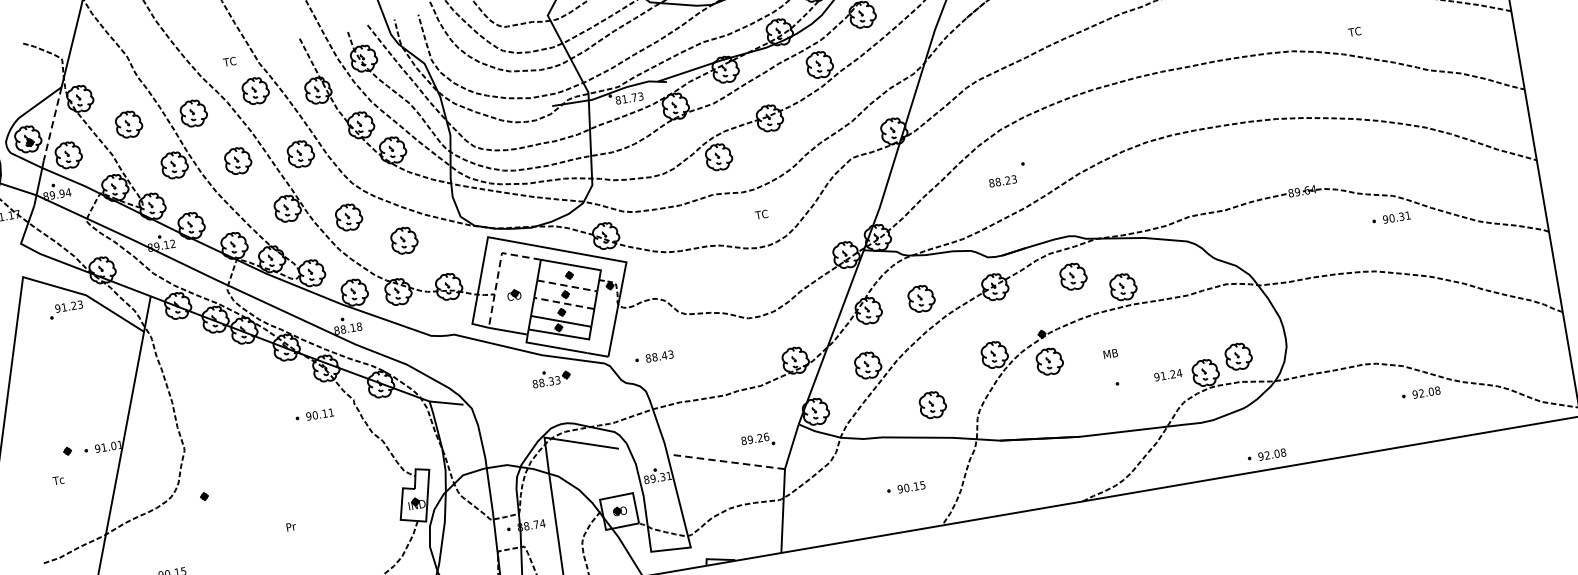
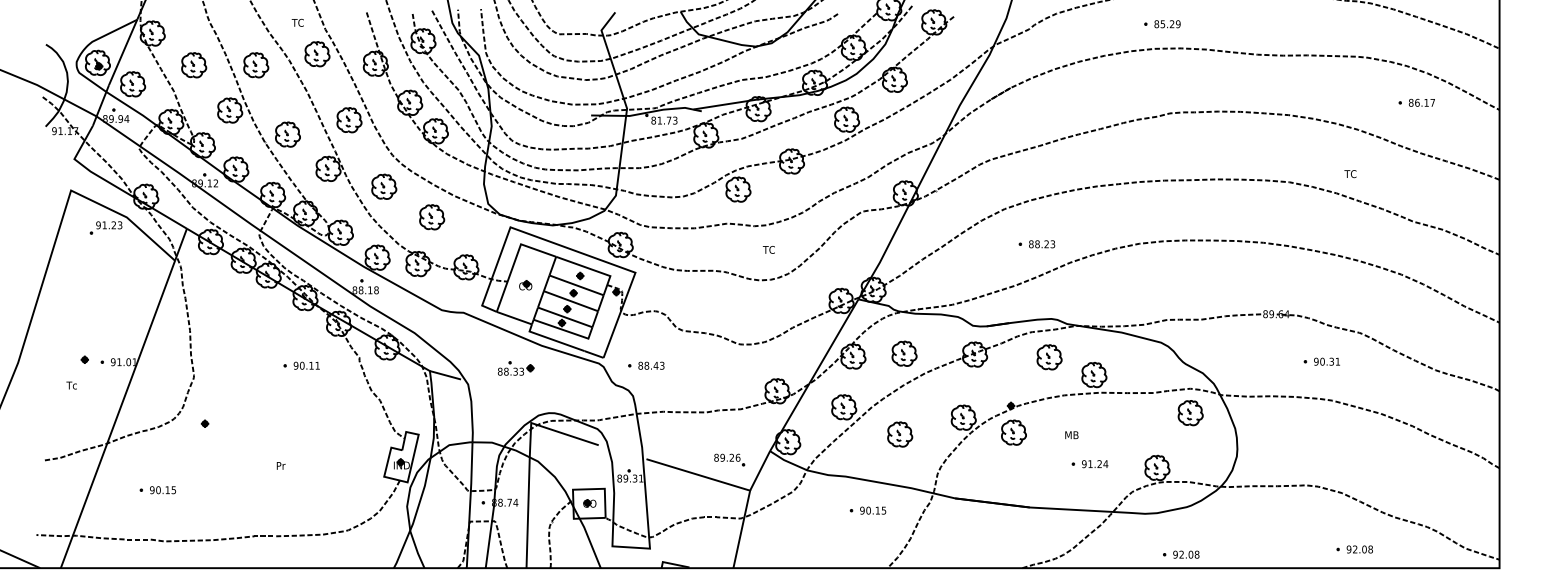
line: (53, 123) -> (123, 52), dashed -> solid
part: (237, 160) -> (287, 134), moved
text: (1003, 181) -> (1042, 244), moved
part: (1390, 218) -> (1321, 361), moved
line: (499, 270) -> (515, 260), dashed -> solid
line: (567, 286) -> (576, 285), dashed -> solid
line: (563, 303) -> (570, 301), dashed -> solid
part: (1238, 357) -> (1190, 413), moved
text: (1168, 375) -> (1095, 464), moved
part: (551, 377) -> (516, 368), moved
part: (1420, 393) -> (1354, 549), moved
part: (933, 404) -> (900, 434), moved
part: (314, 415) -> (301, 365), moved
part: (1267, 455) -> (1181, 554), moved
line: (727, 461) -> (697, 474), dashed -> solid
part: (905, 488) -> (867, 510), moved

